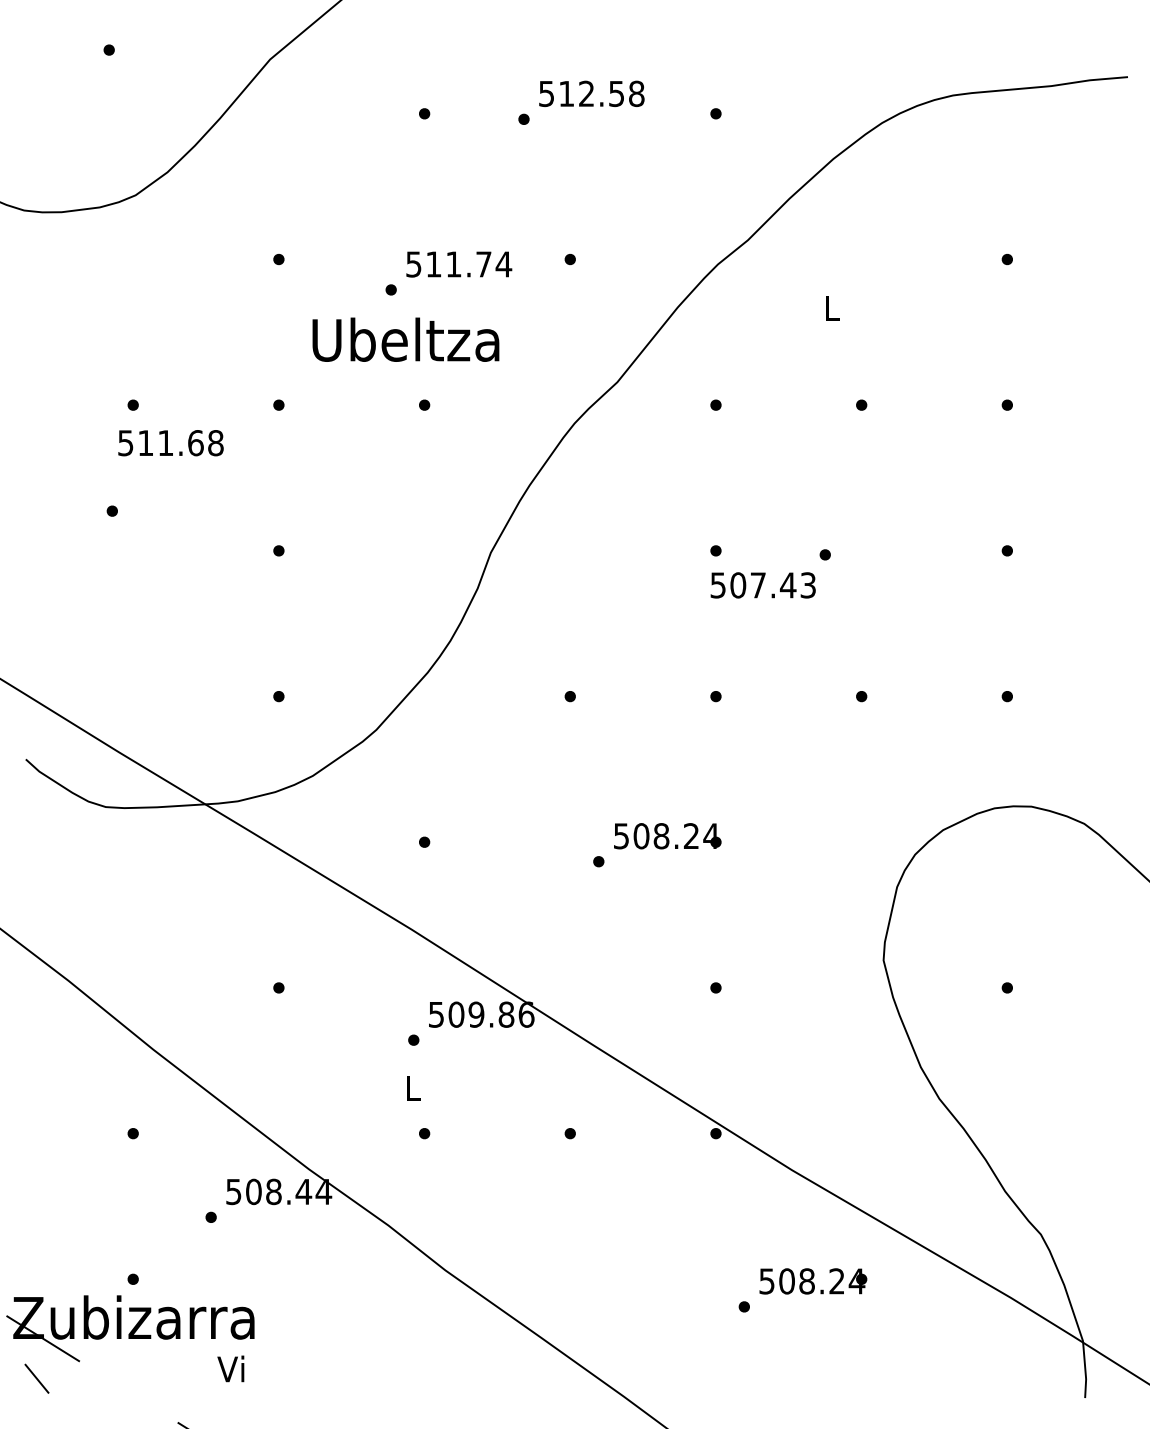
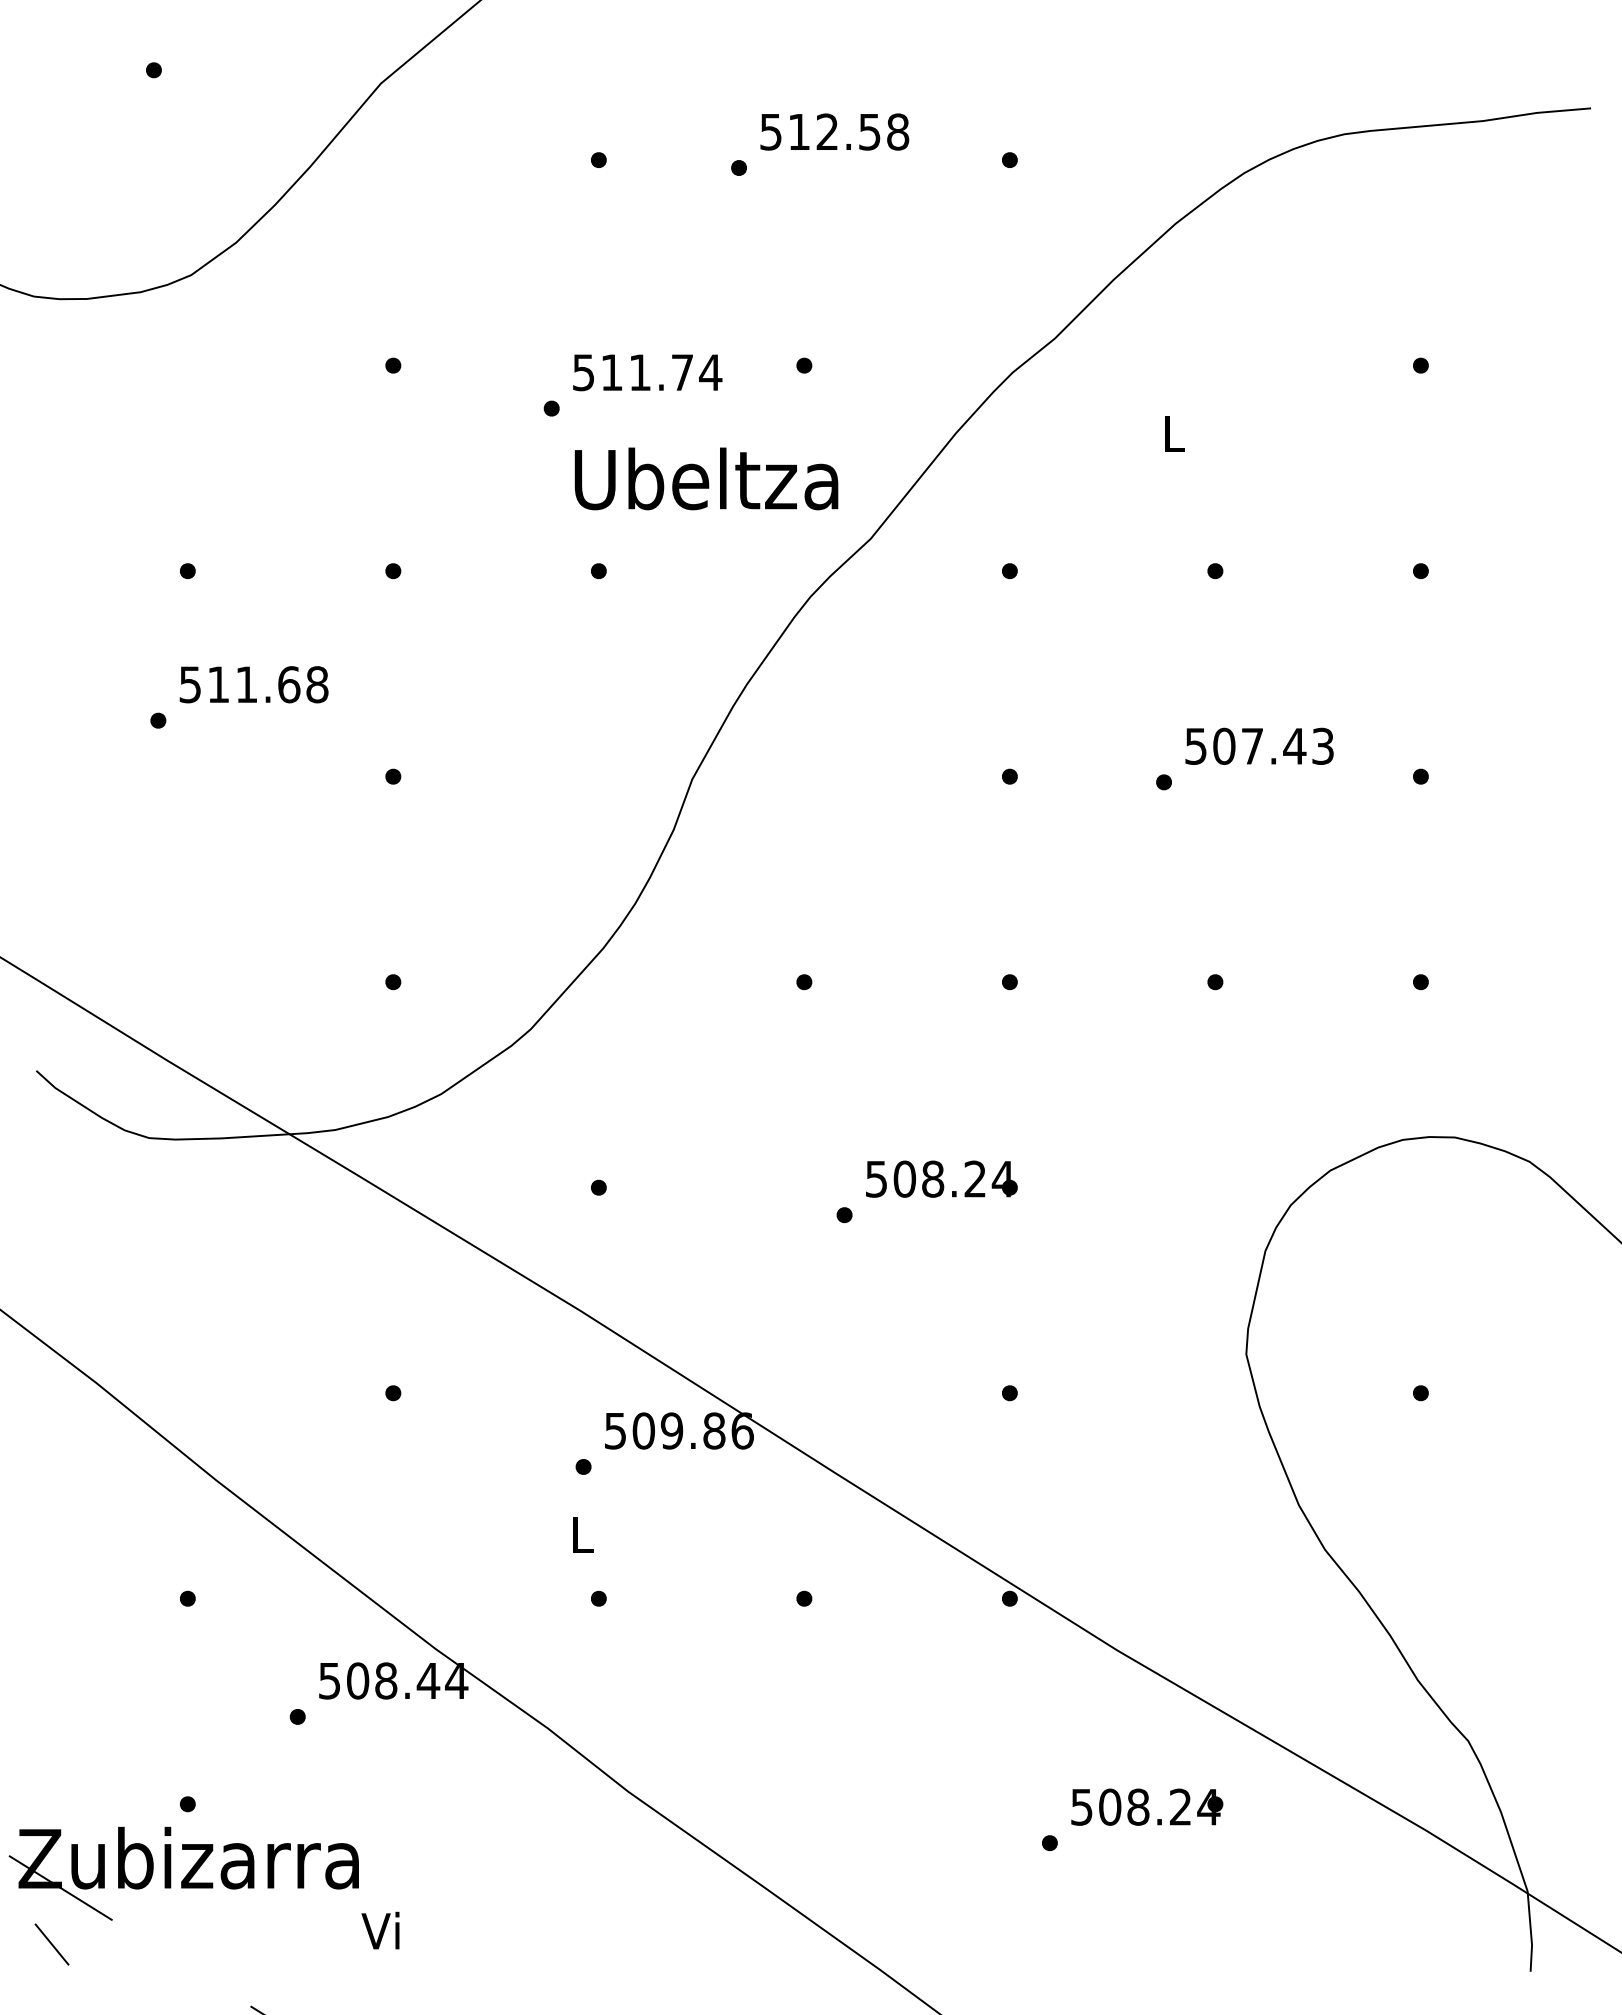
text: (405, 339) -> (706, 478), moved
text: (170, 442) -> (253, 684), moved
text: (763, 584) -> (1259, 745), moved
text: (230, 1368) -> (380, 1930), moved

